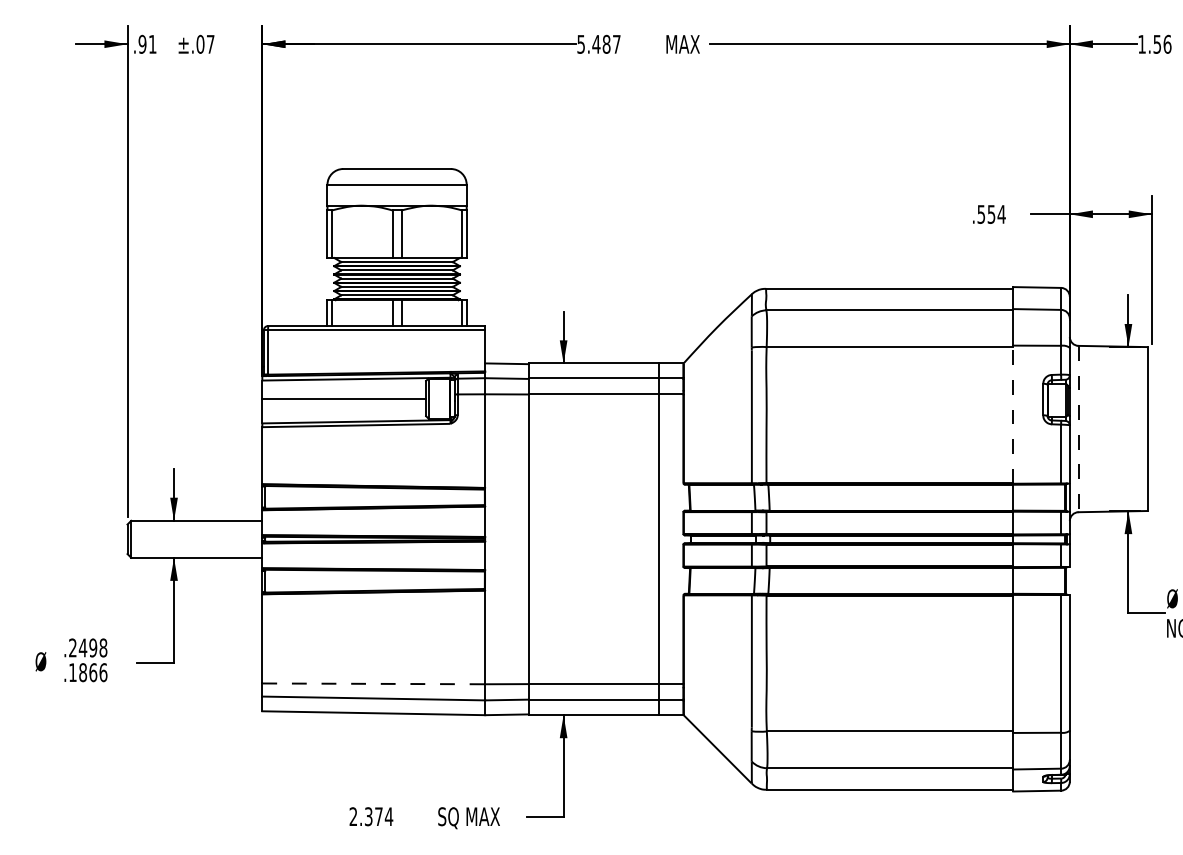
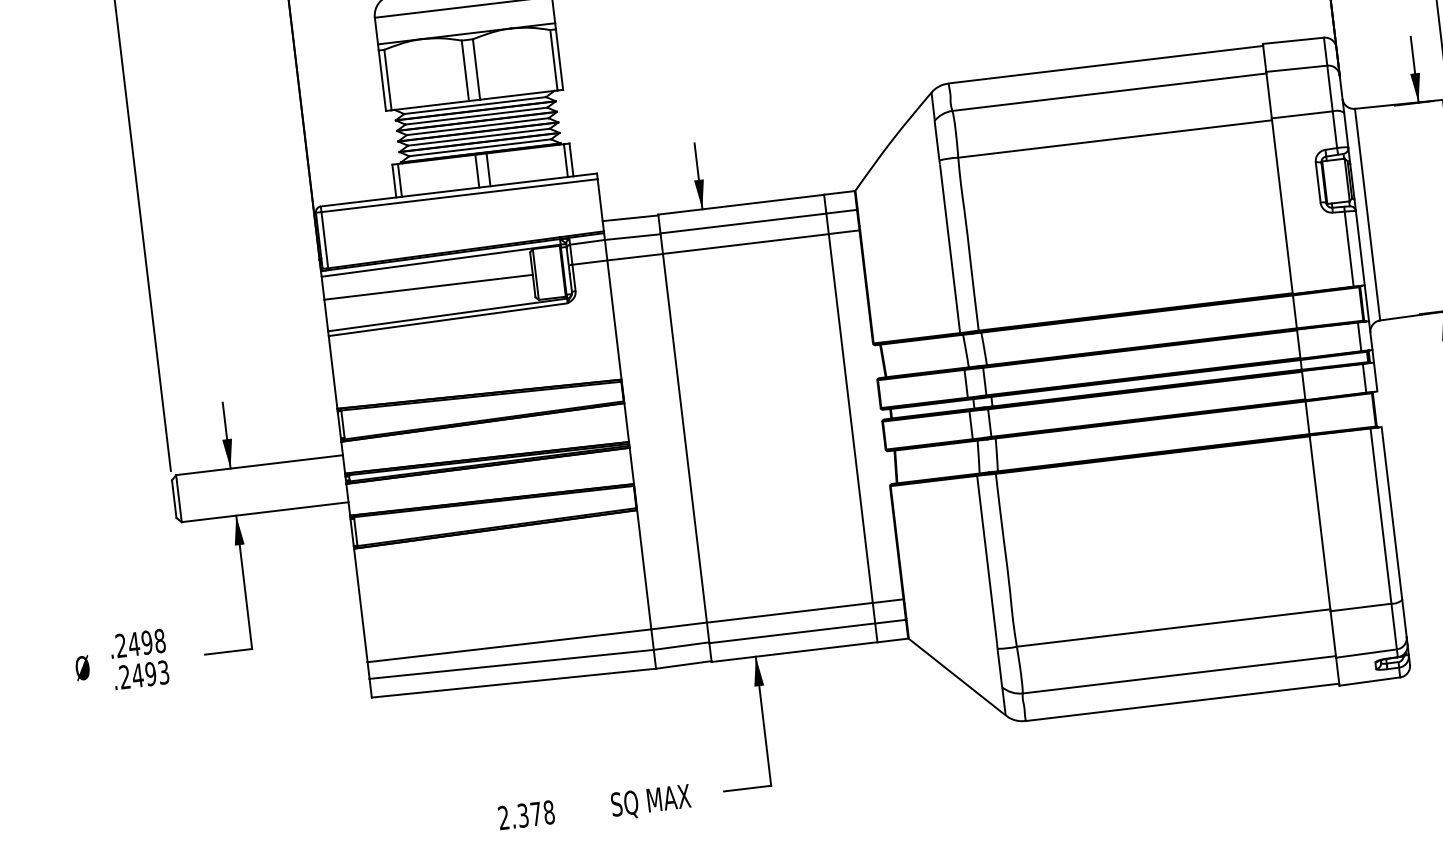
line: (1013, 414) -> (1282, 205), dashed -> solid
line: (1078, 429) -> (1367, 215), dashed -> solid
text: (88, 672) -> (144, 674), .1866 -> .2493
line: (374, 683) -> (510, 645), dashed -> solid
text: (388, 816) -> (548, 812), 2.374 -> 2.378

